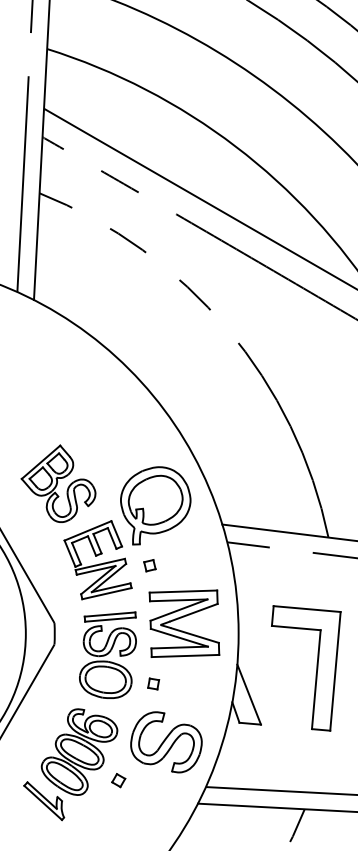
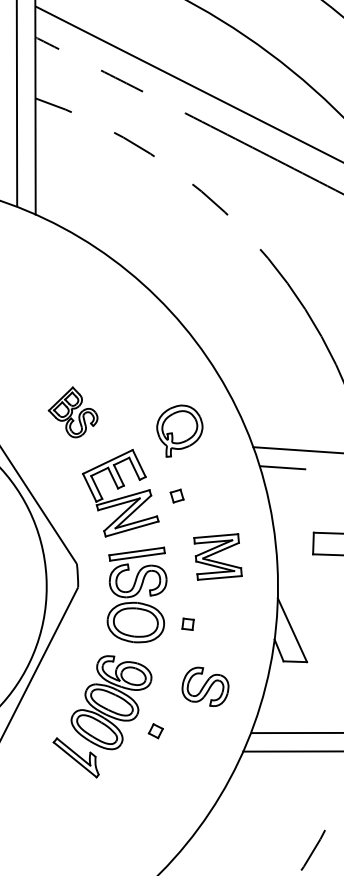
part: (58, 483) -> (73, 412), size x0.6
part: (155, 505) -> (179, 430), size x0.6
part: (184, 623) -> (218, 556), size x0.6
part: (166, 742) -> (205, 687), size x0.6

